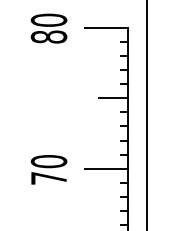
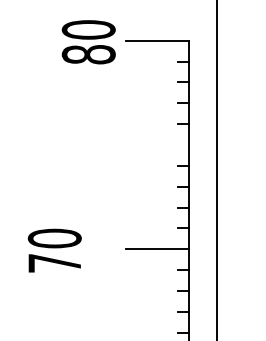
text: (48, 28) -> (87, 42), moved
line: (113, 98) -> (167, 145), removed
text: (48, 169) -> (54, 250), moved

